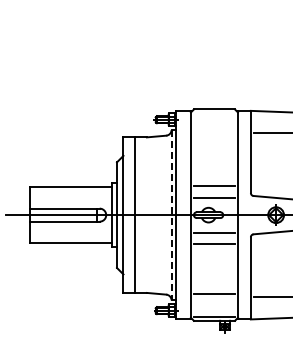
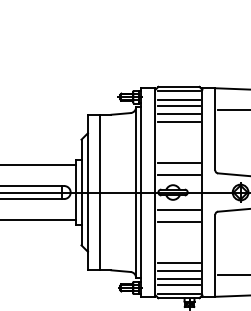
line: (214, 113) -> (178, 90), added
line: (214, 122) -> (178, 99), added
line: (214, 128) -> (178, 105), added
line: (214, 136) -> (178, 113), added
line: (214, 144) -> (178, 121), added
line: (171, 215) -> (135, 192), dashed -> solid
line: (214, 285) -> (178, 262), added
line: (214, 301) -> (178, 278), added
line: (214, 307) -> (178, 284), added

